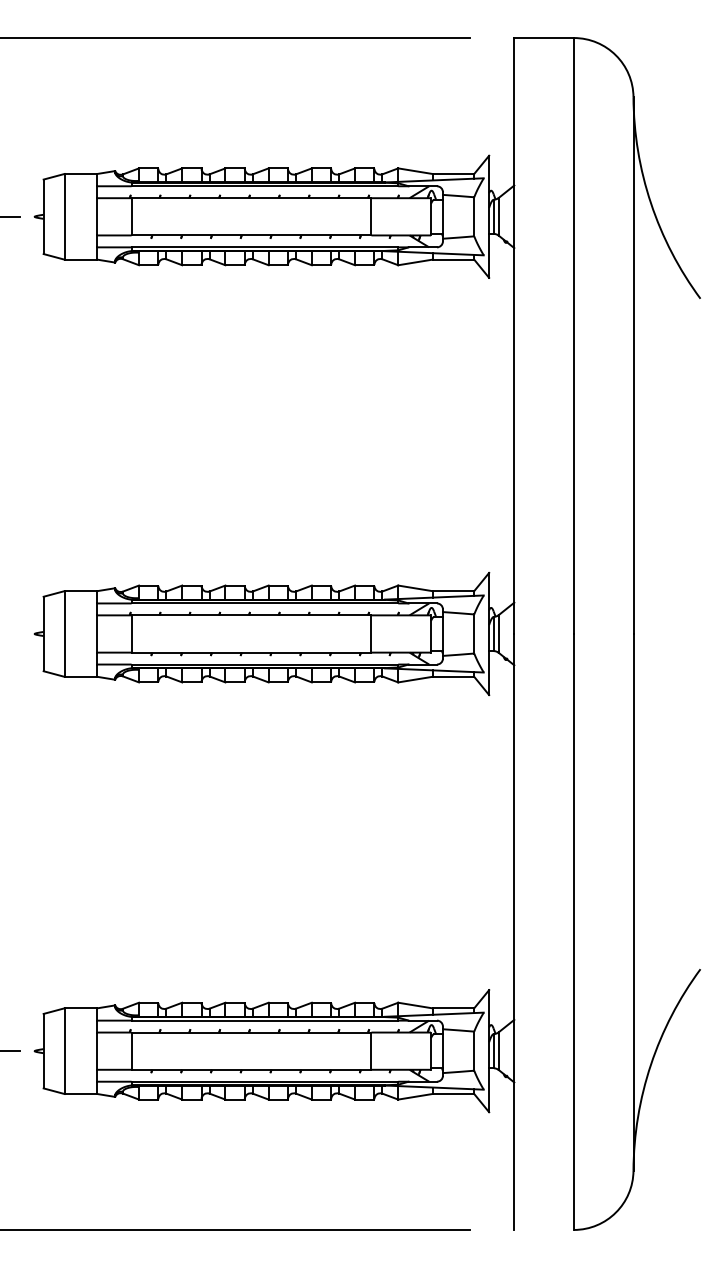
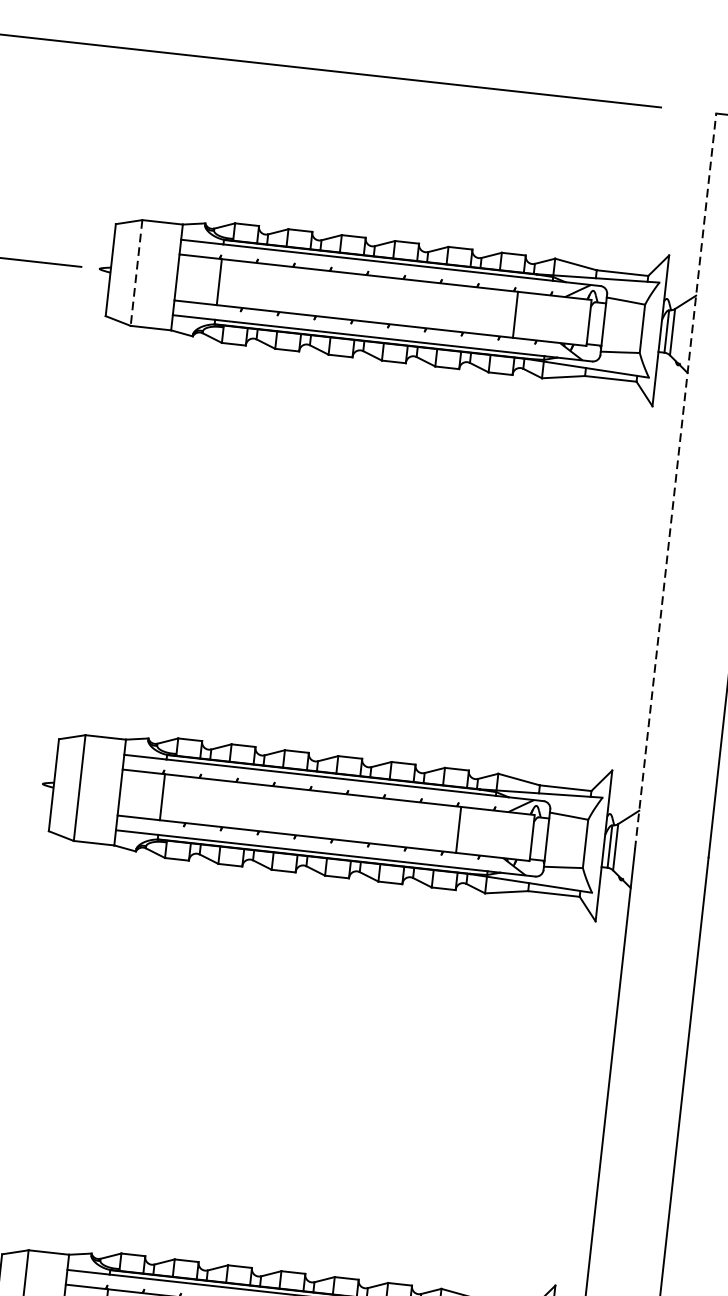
line: (64, 216) -> (136, 272), solid -> dashed
line: (514, 336) -> (675, 482), solid -> dashed

